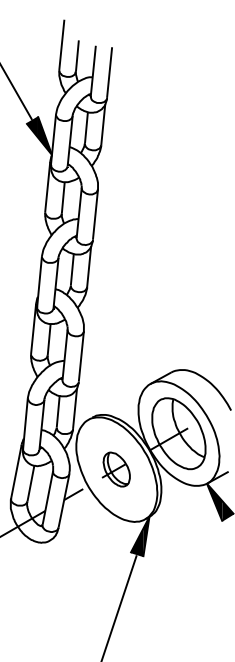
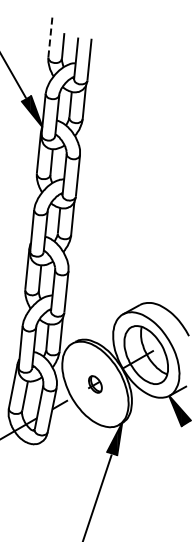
line: (61, 44) -> (50, 36), solid -> dashed
part: (116, 469) -> (95, 384), size x0.6

